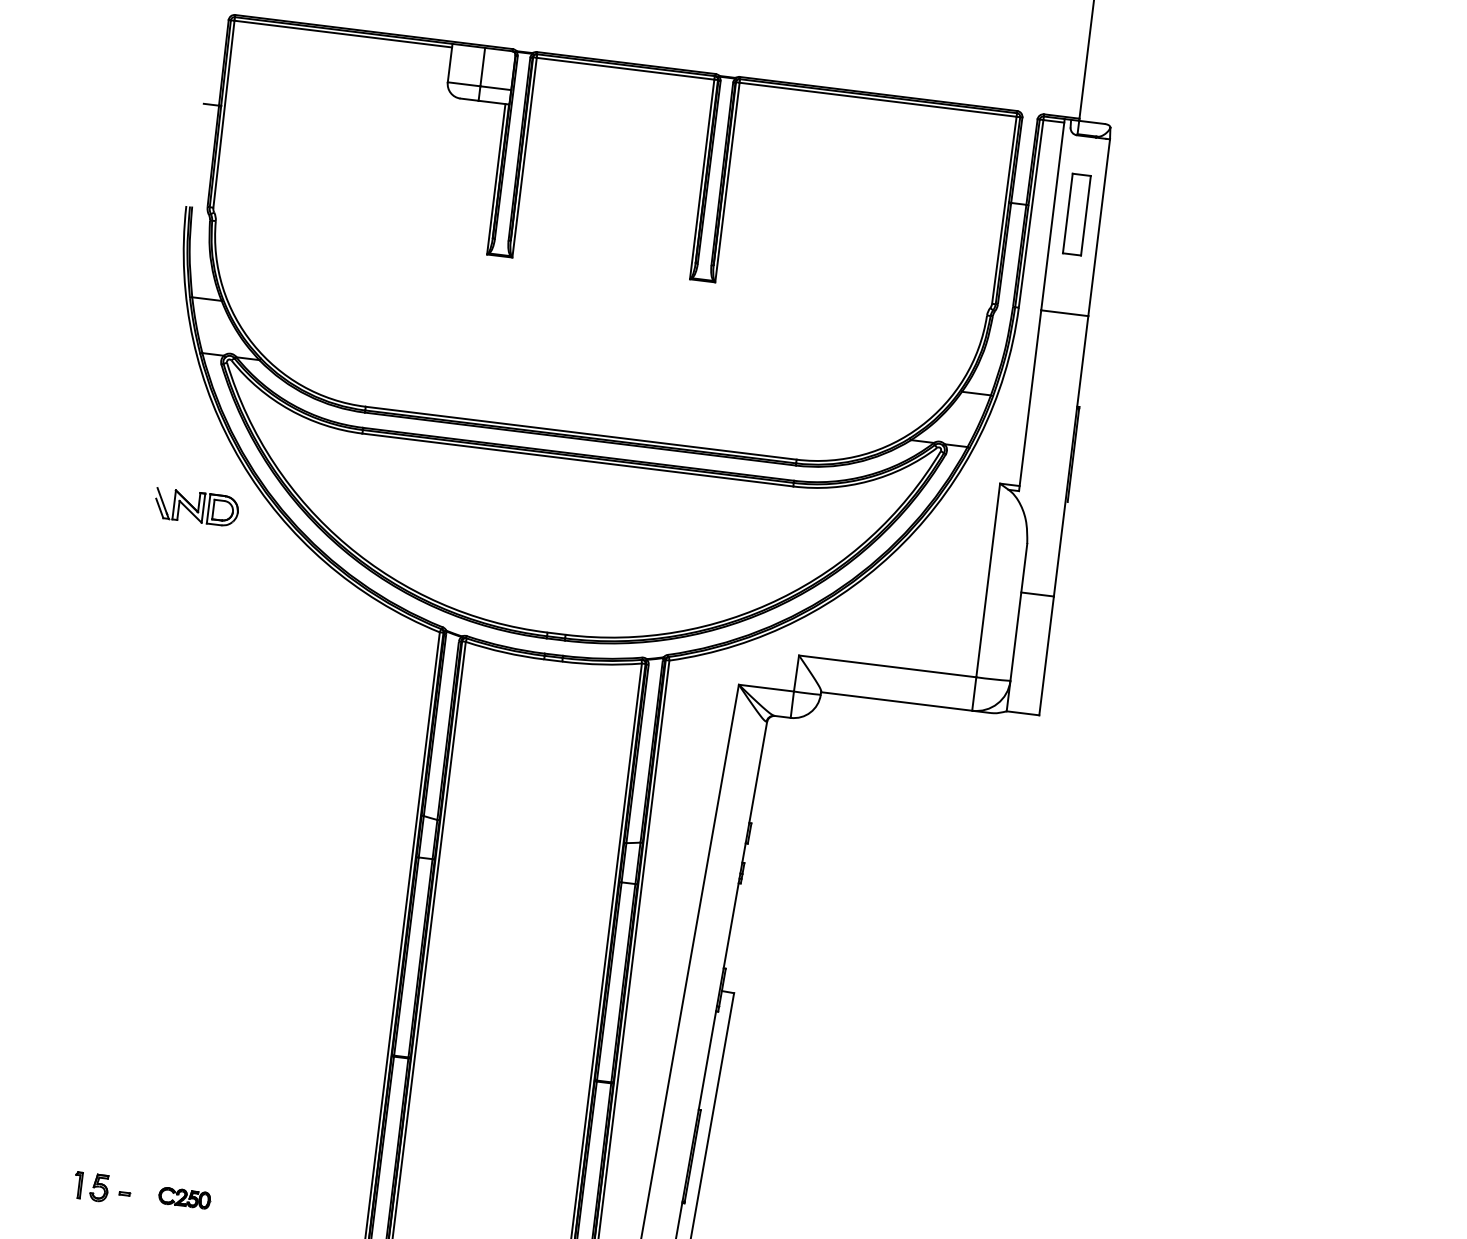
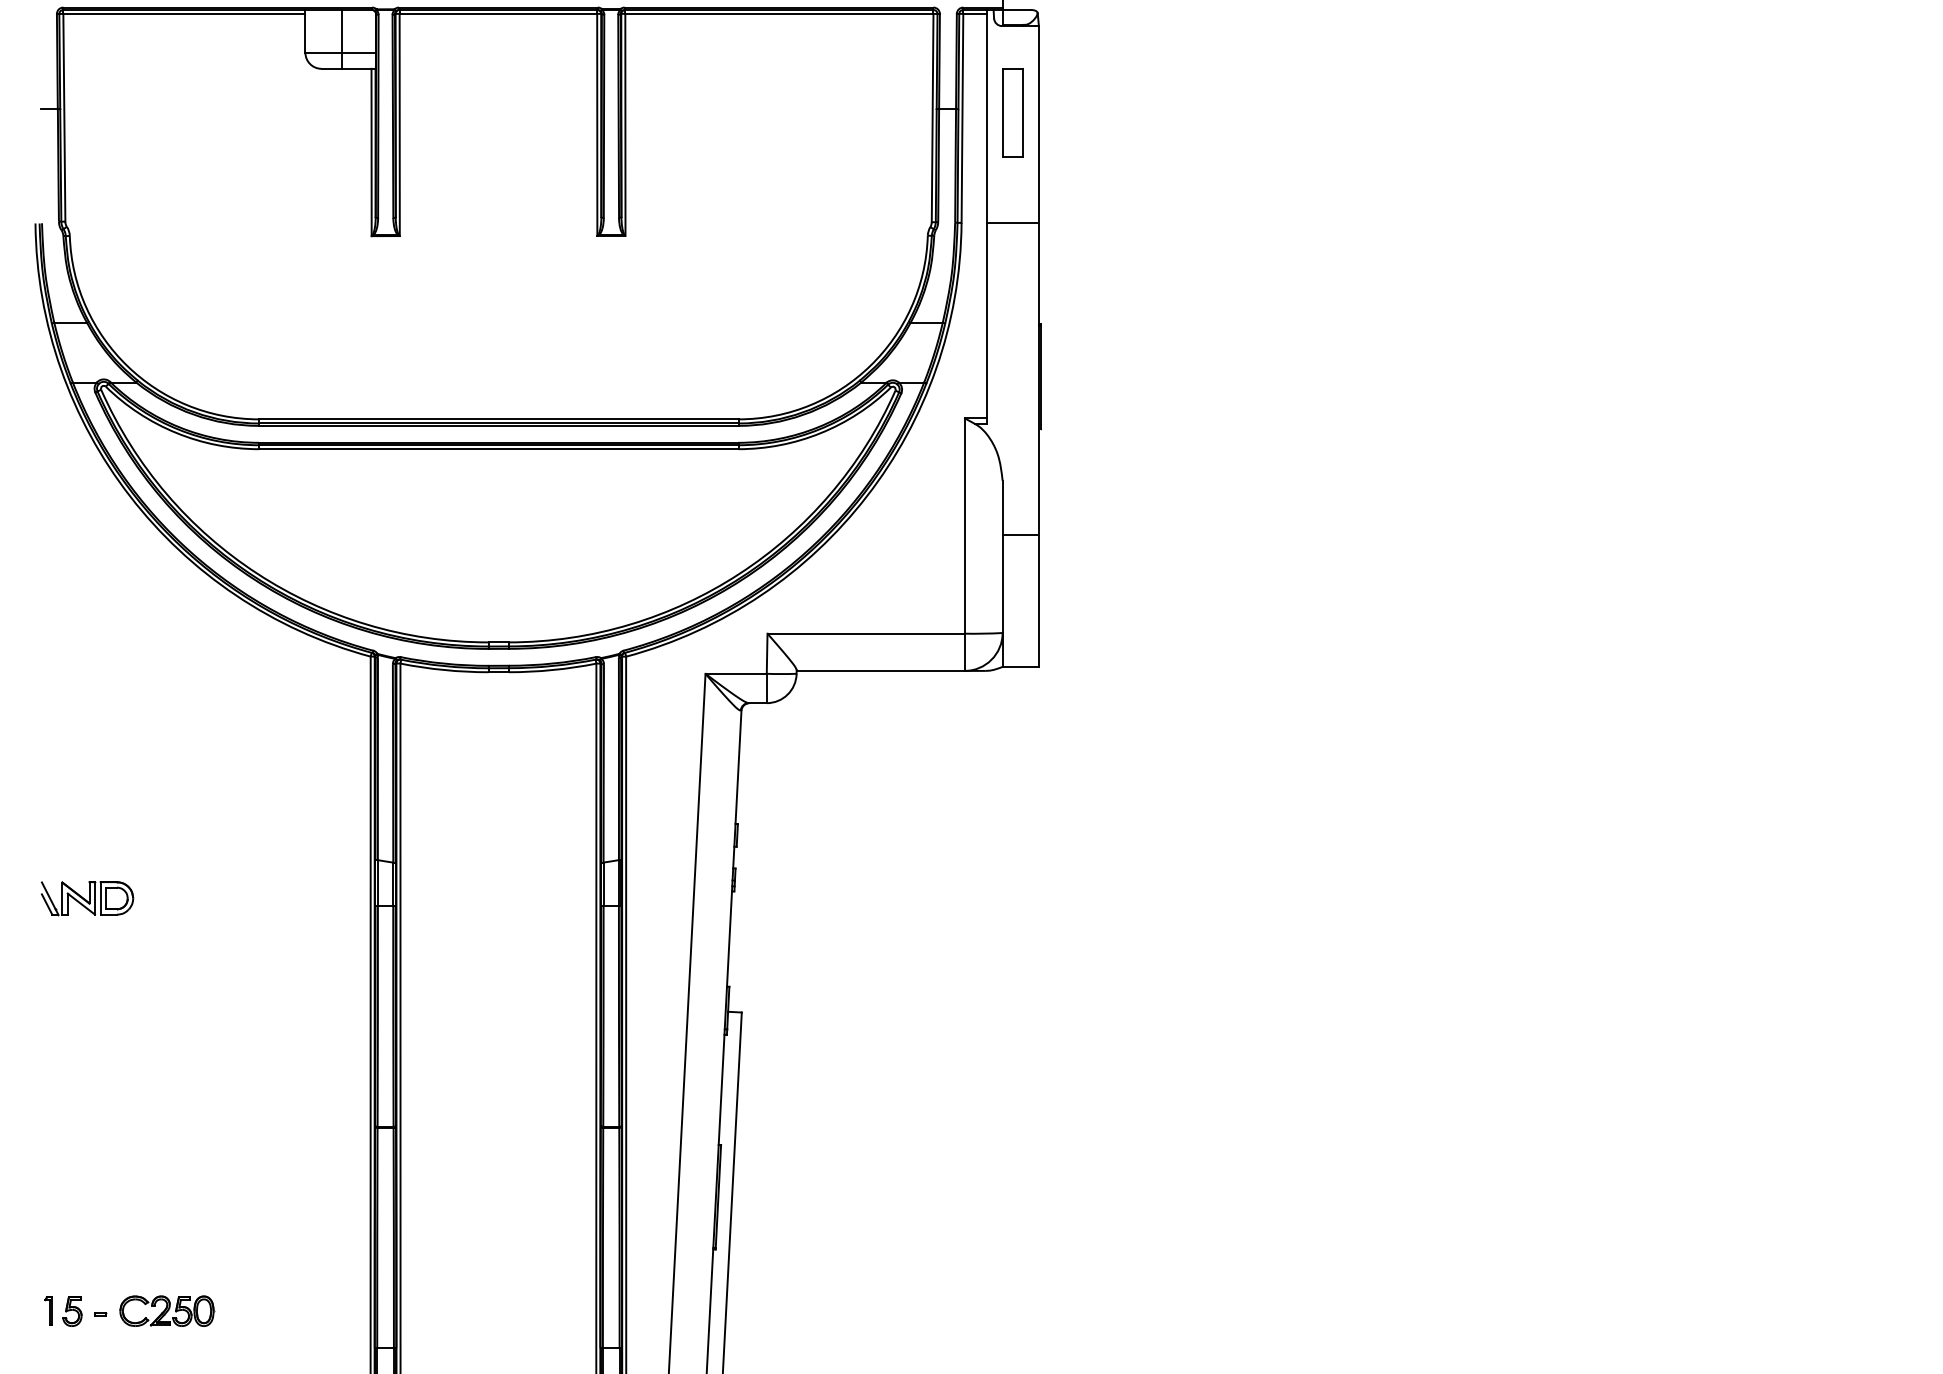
part: (196, 507) -> (87, 898), moved
part: (185, 1197) -> (167, 1310), size x1.67

